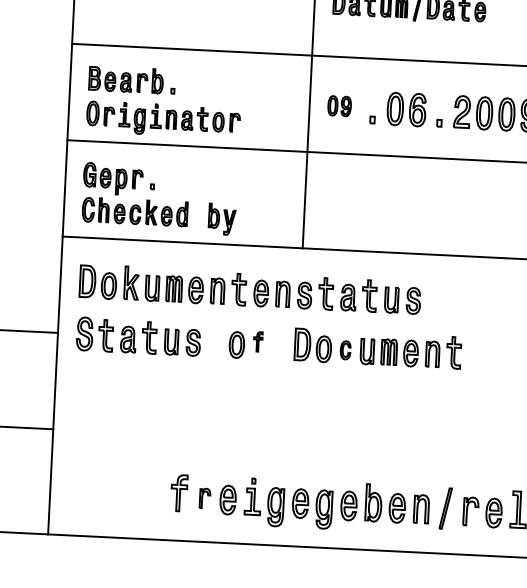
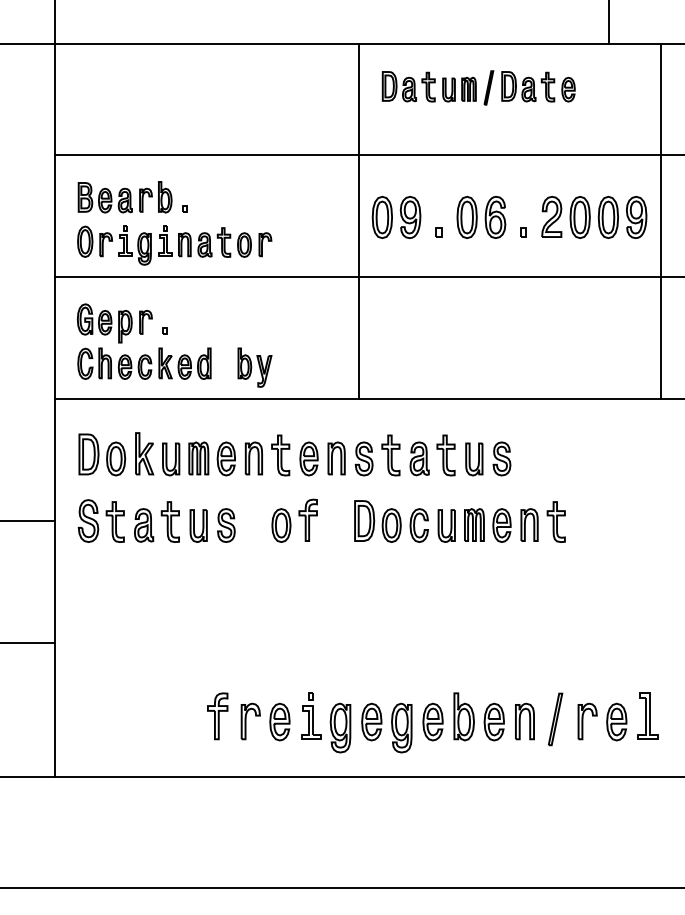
part: (339, 105) -> (396, 216), size x1.67
part: (257, 341) -> (307, 519), size x1.67
part: (345, 350) -> (418, 525), size x1.43
part: (204, 498) -> (250, 721), size x1.43

